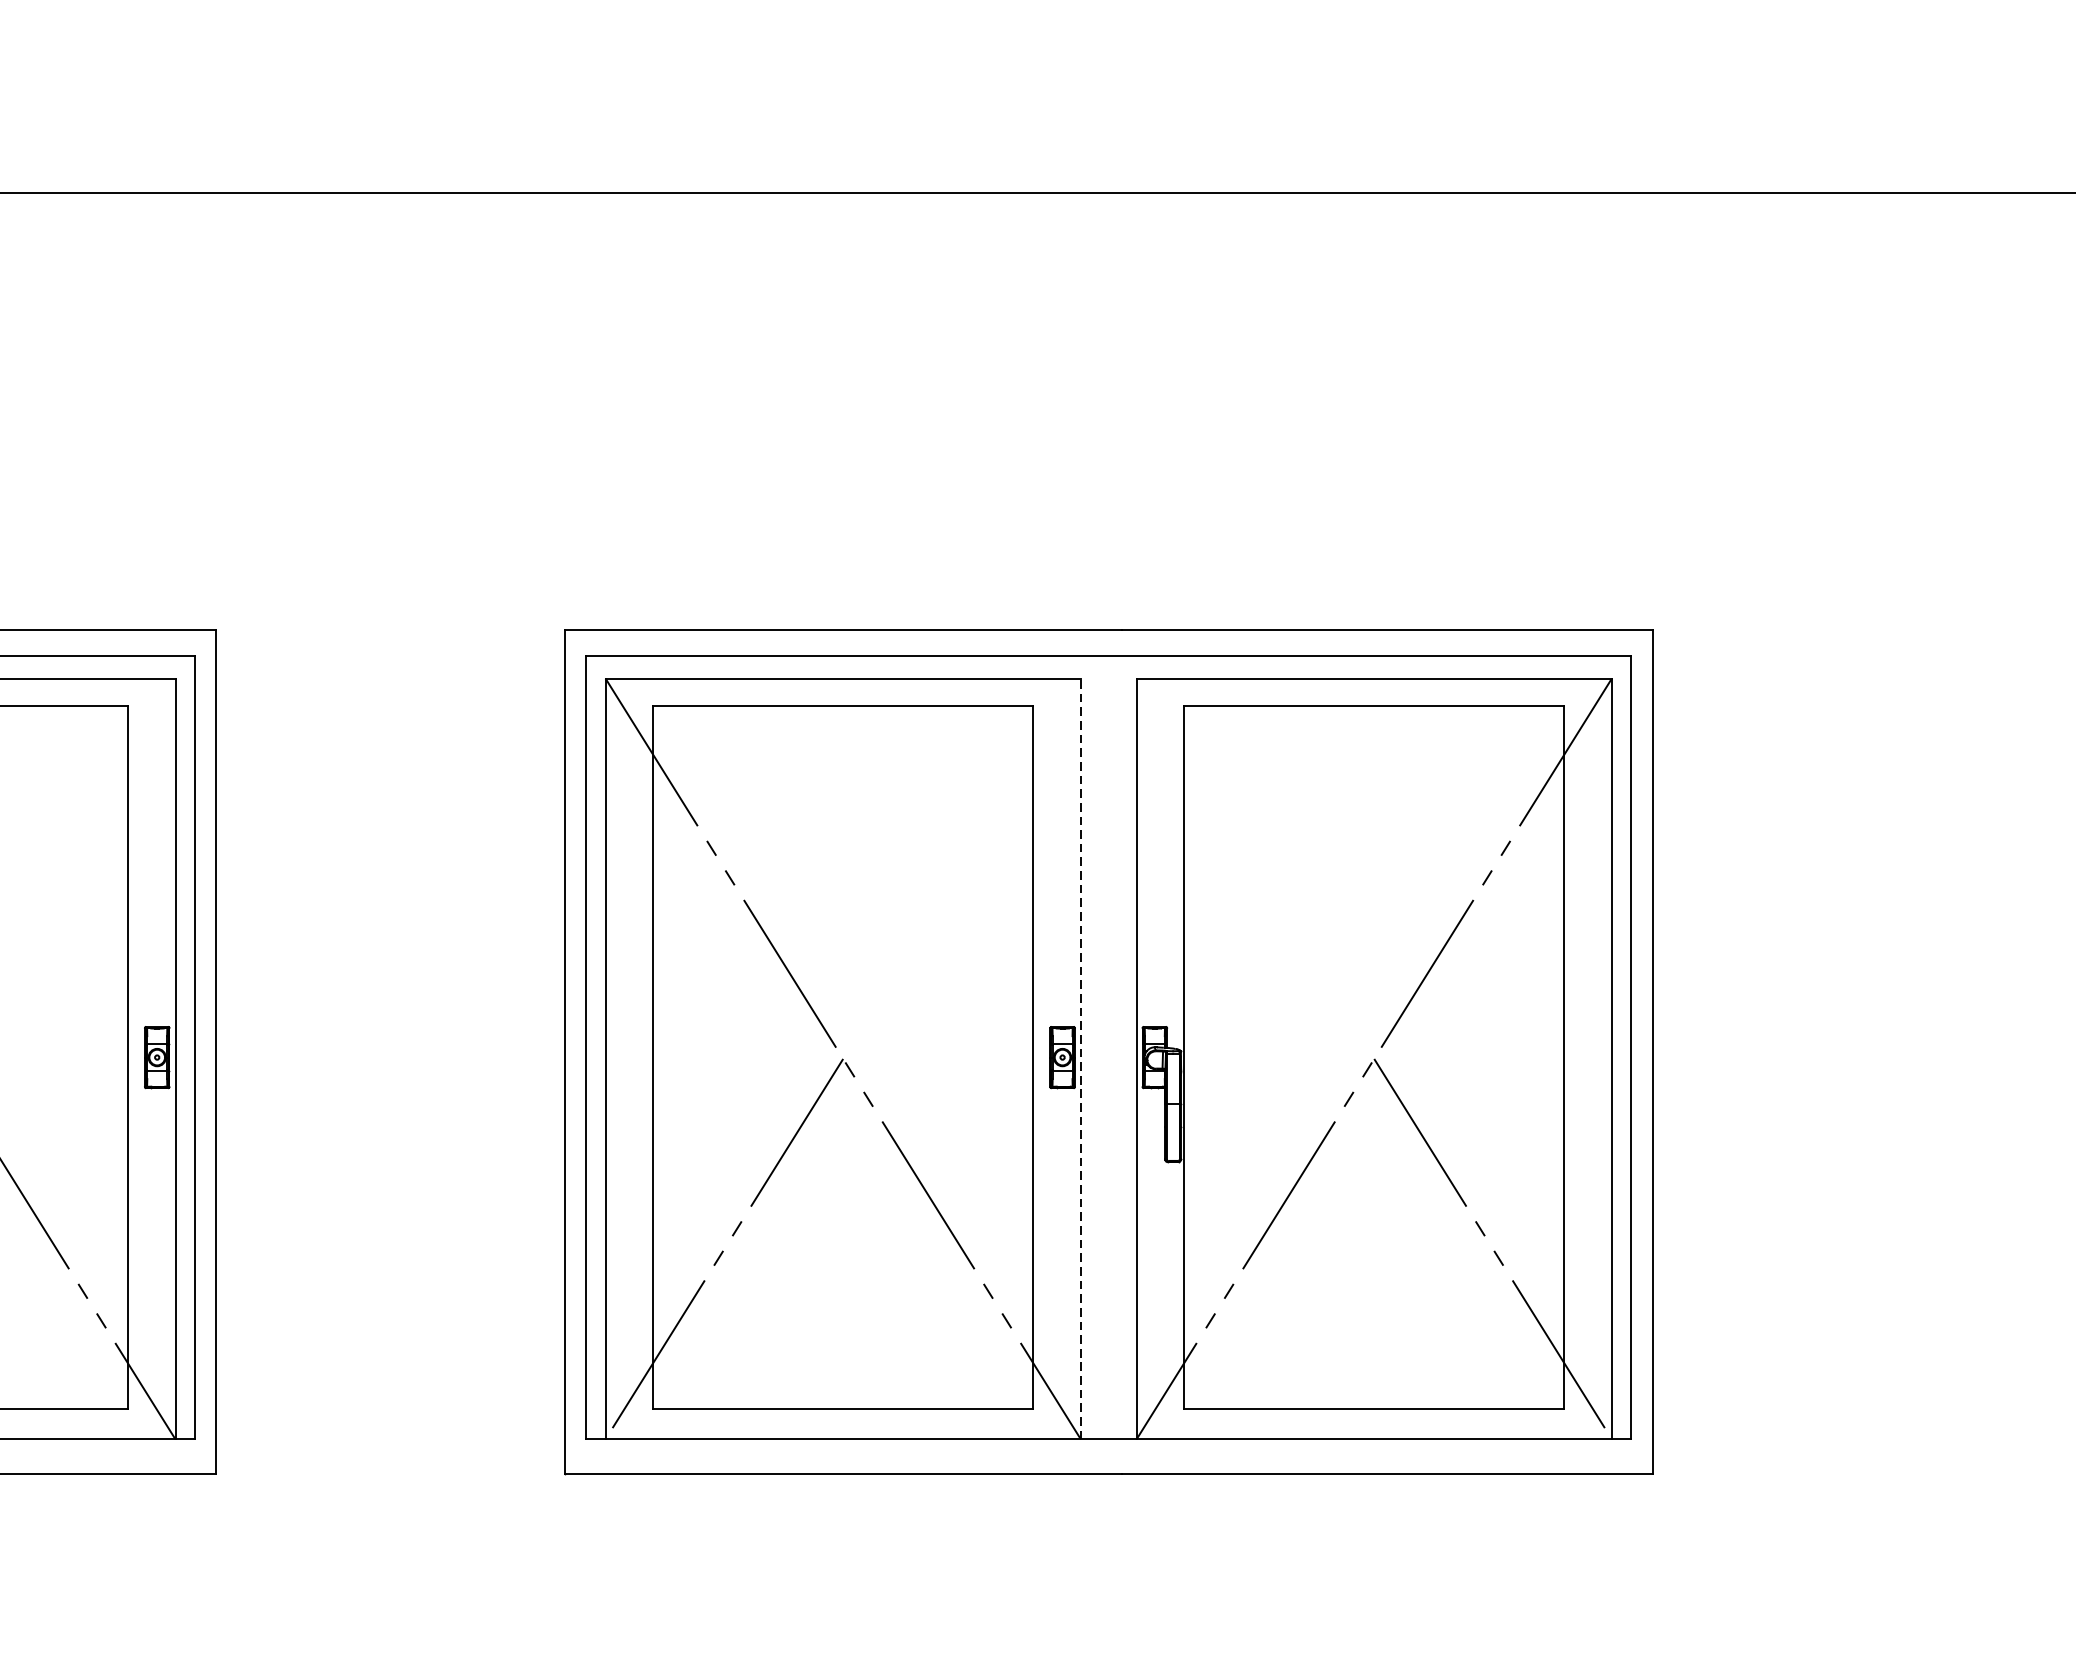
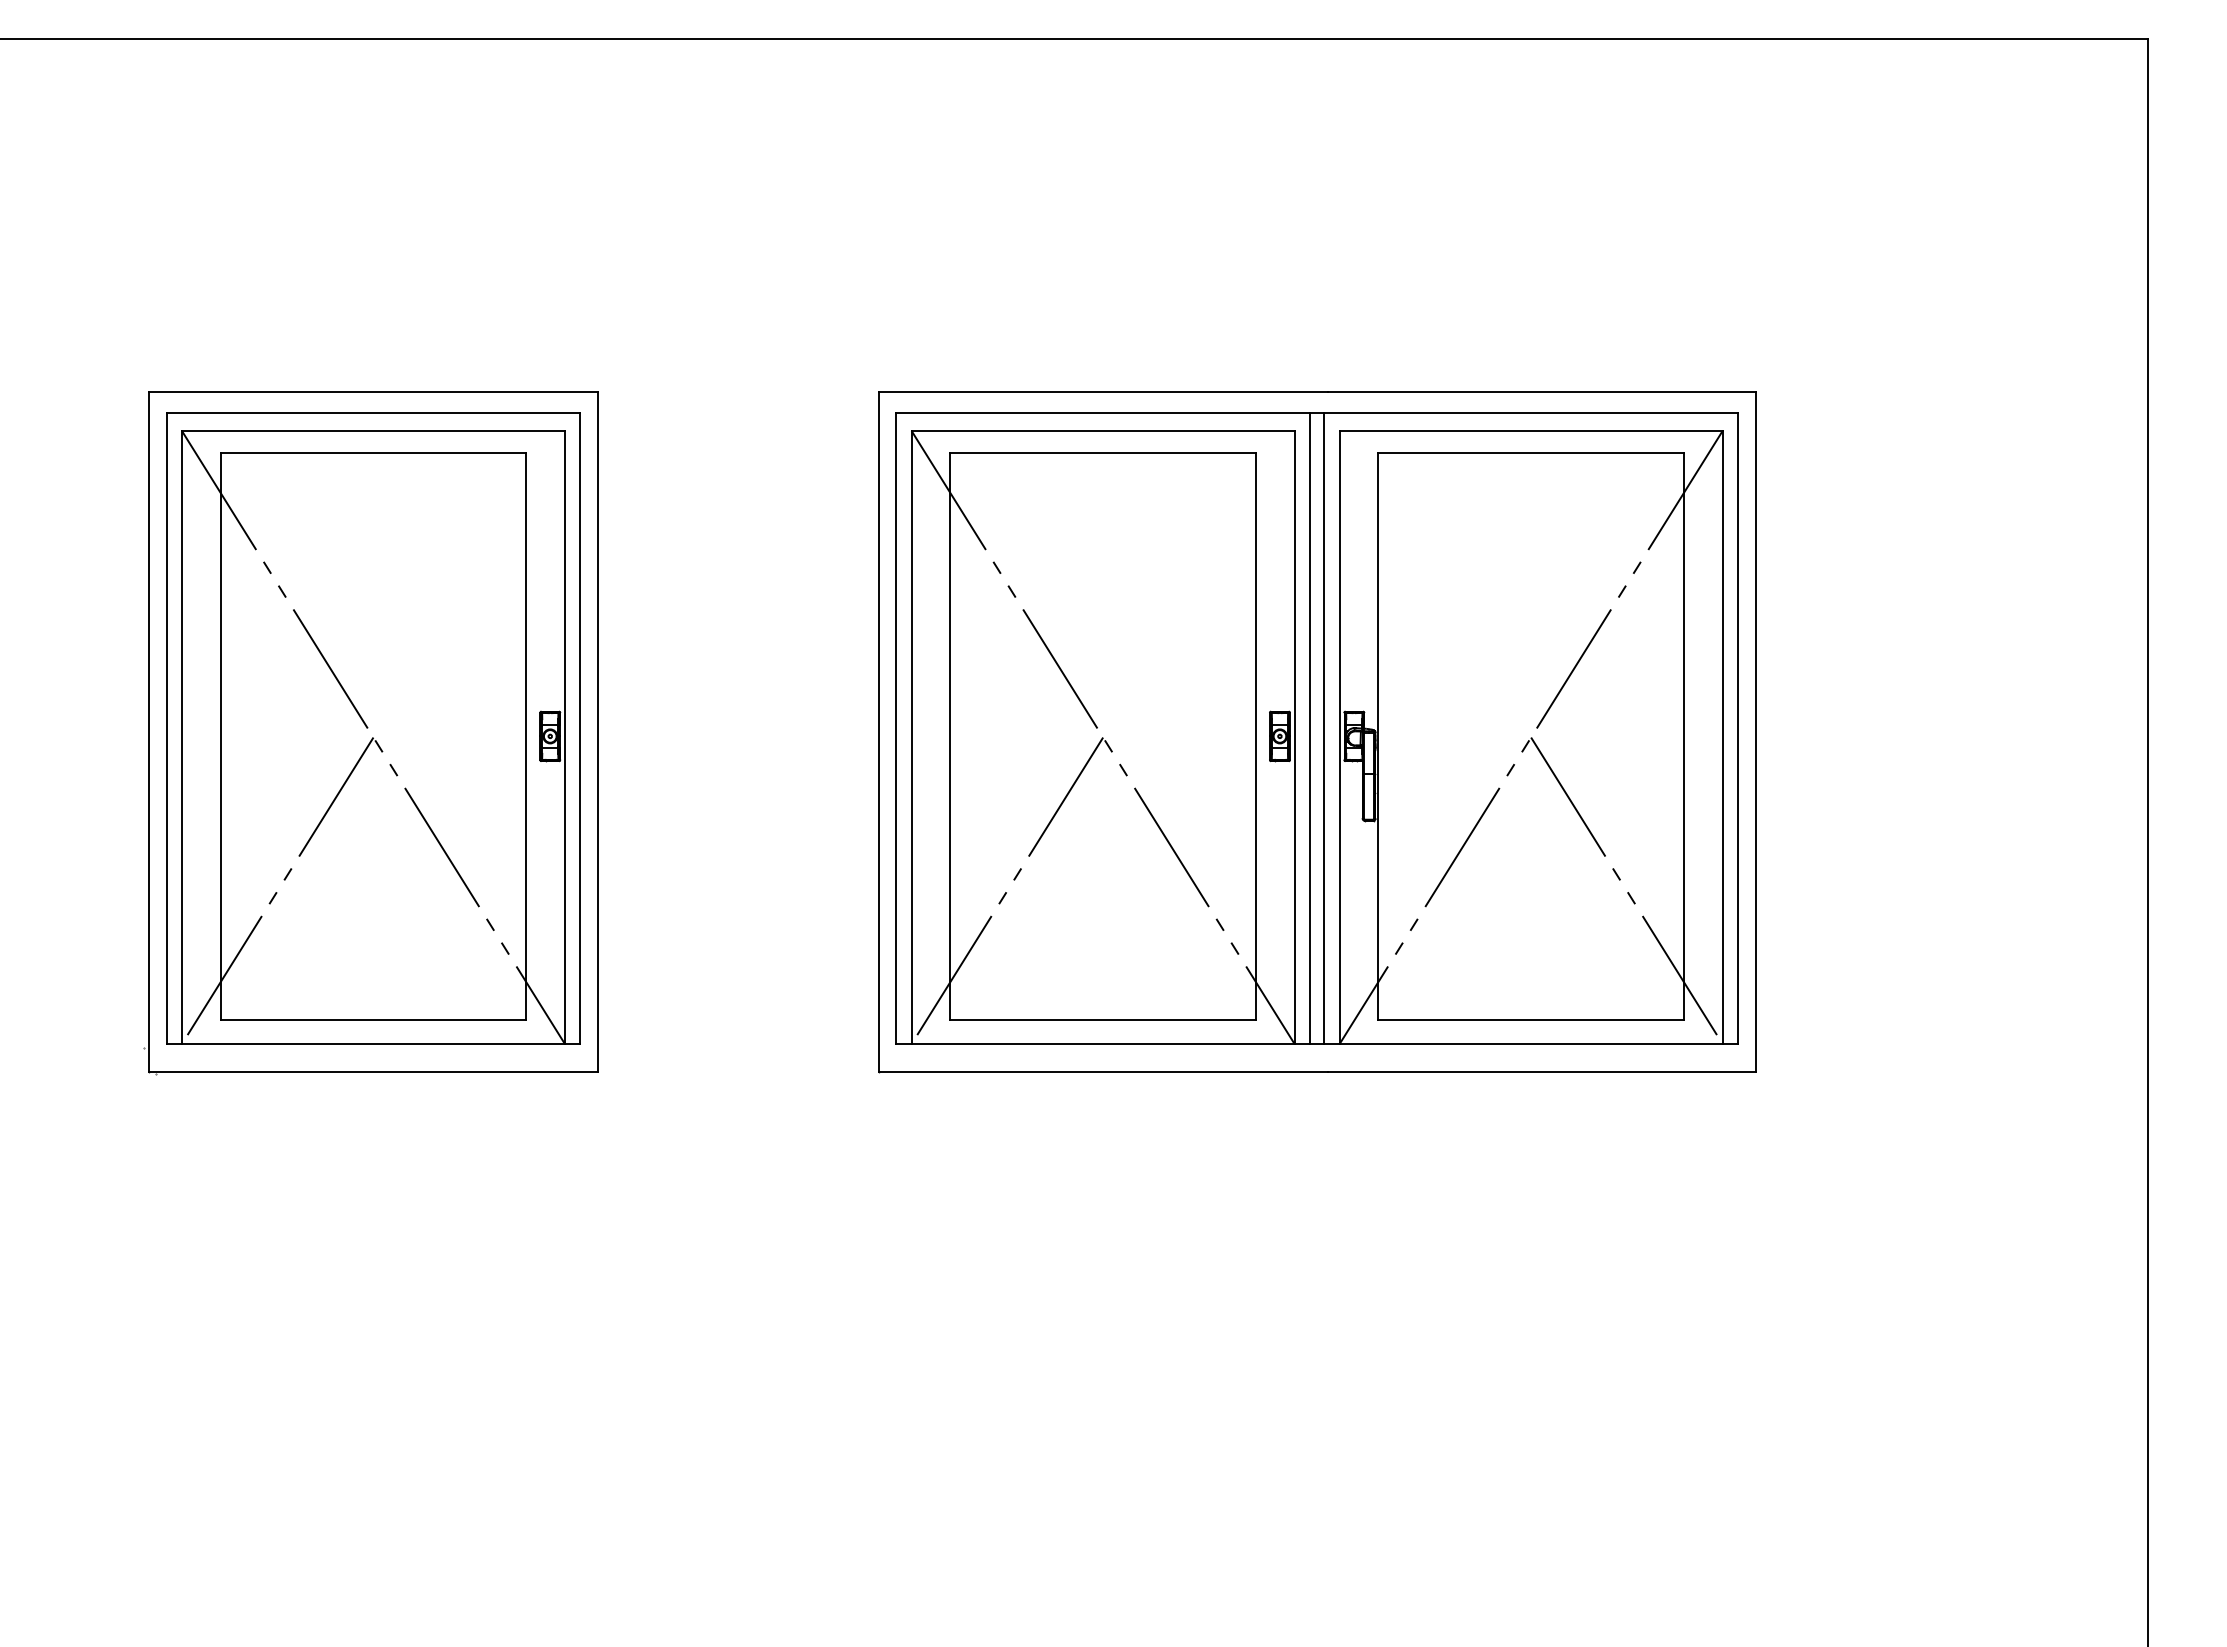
line: (1100, 1047) -> (1310, 728), added
line: (1117, 1047) -> (1324, 728), added
line: (1080, 1058) -> (1294, 737), dashed -> solid

